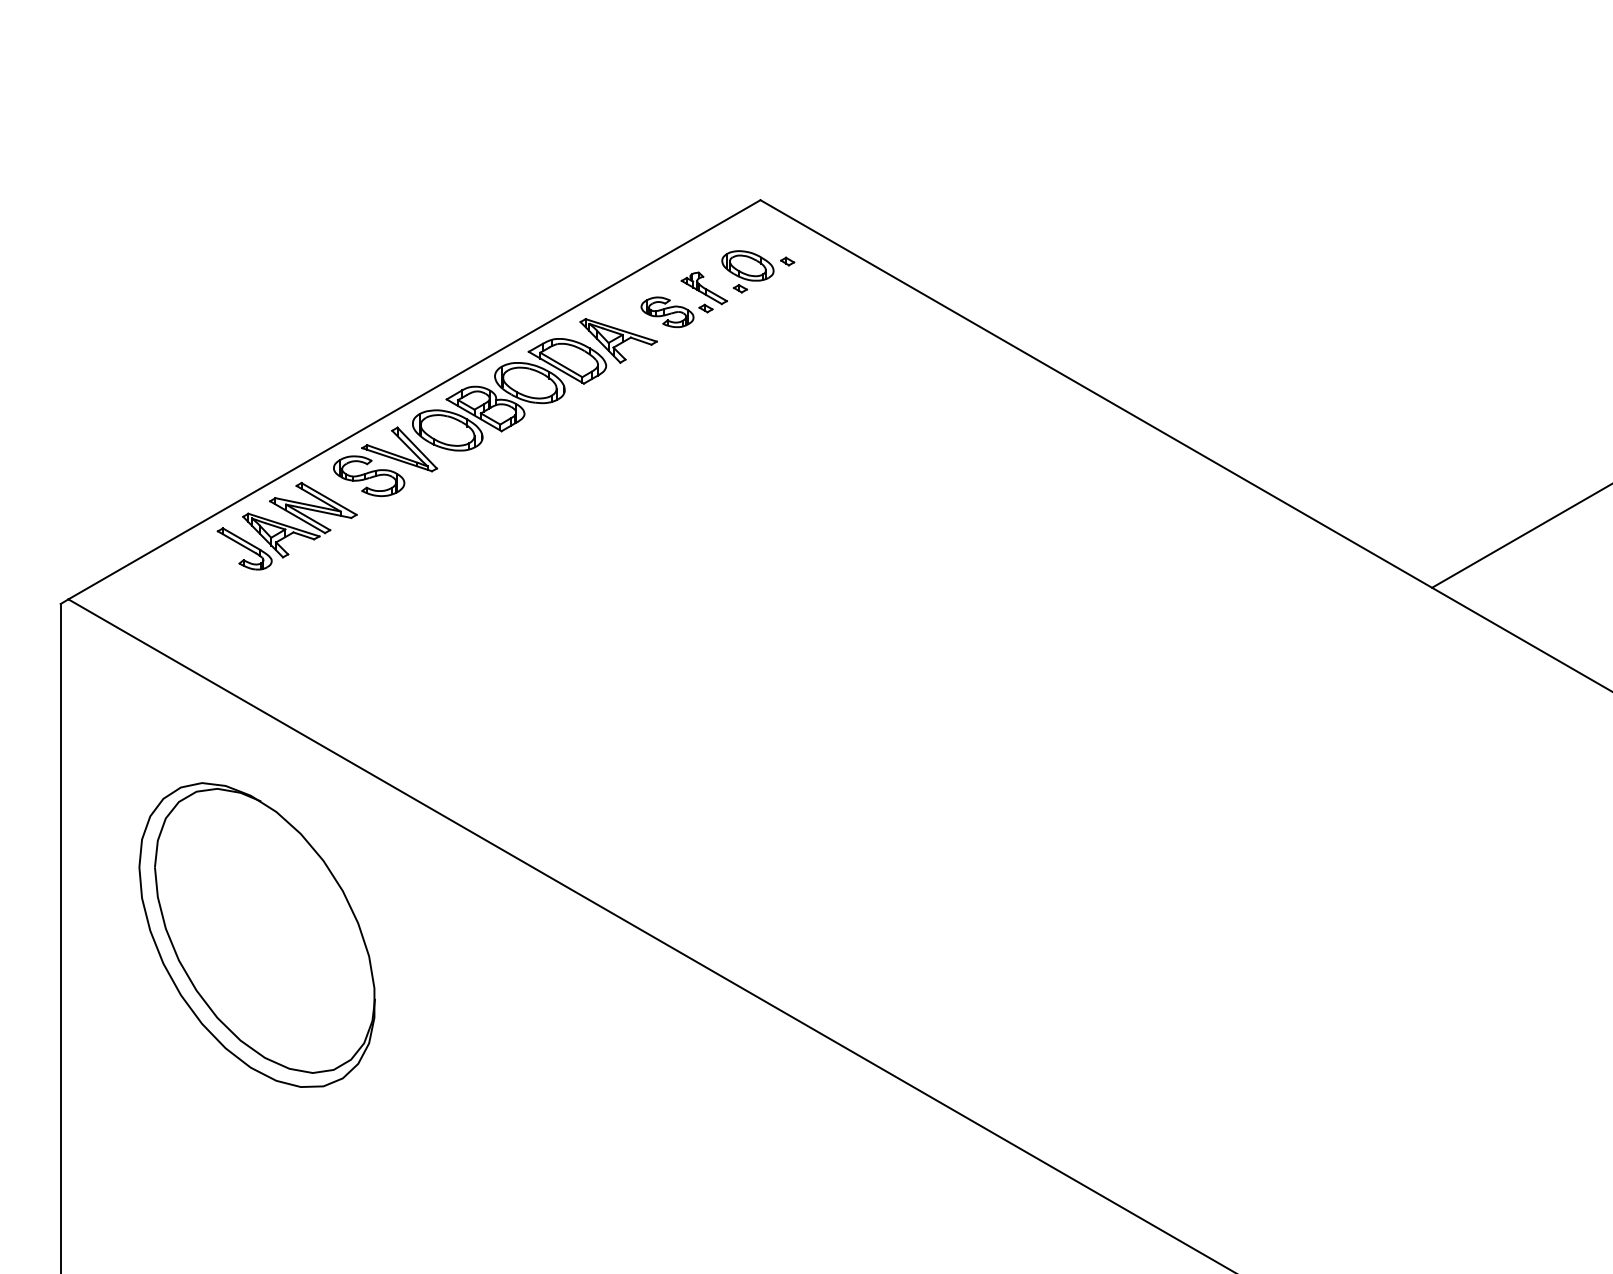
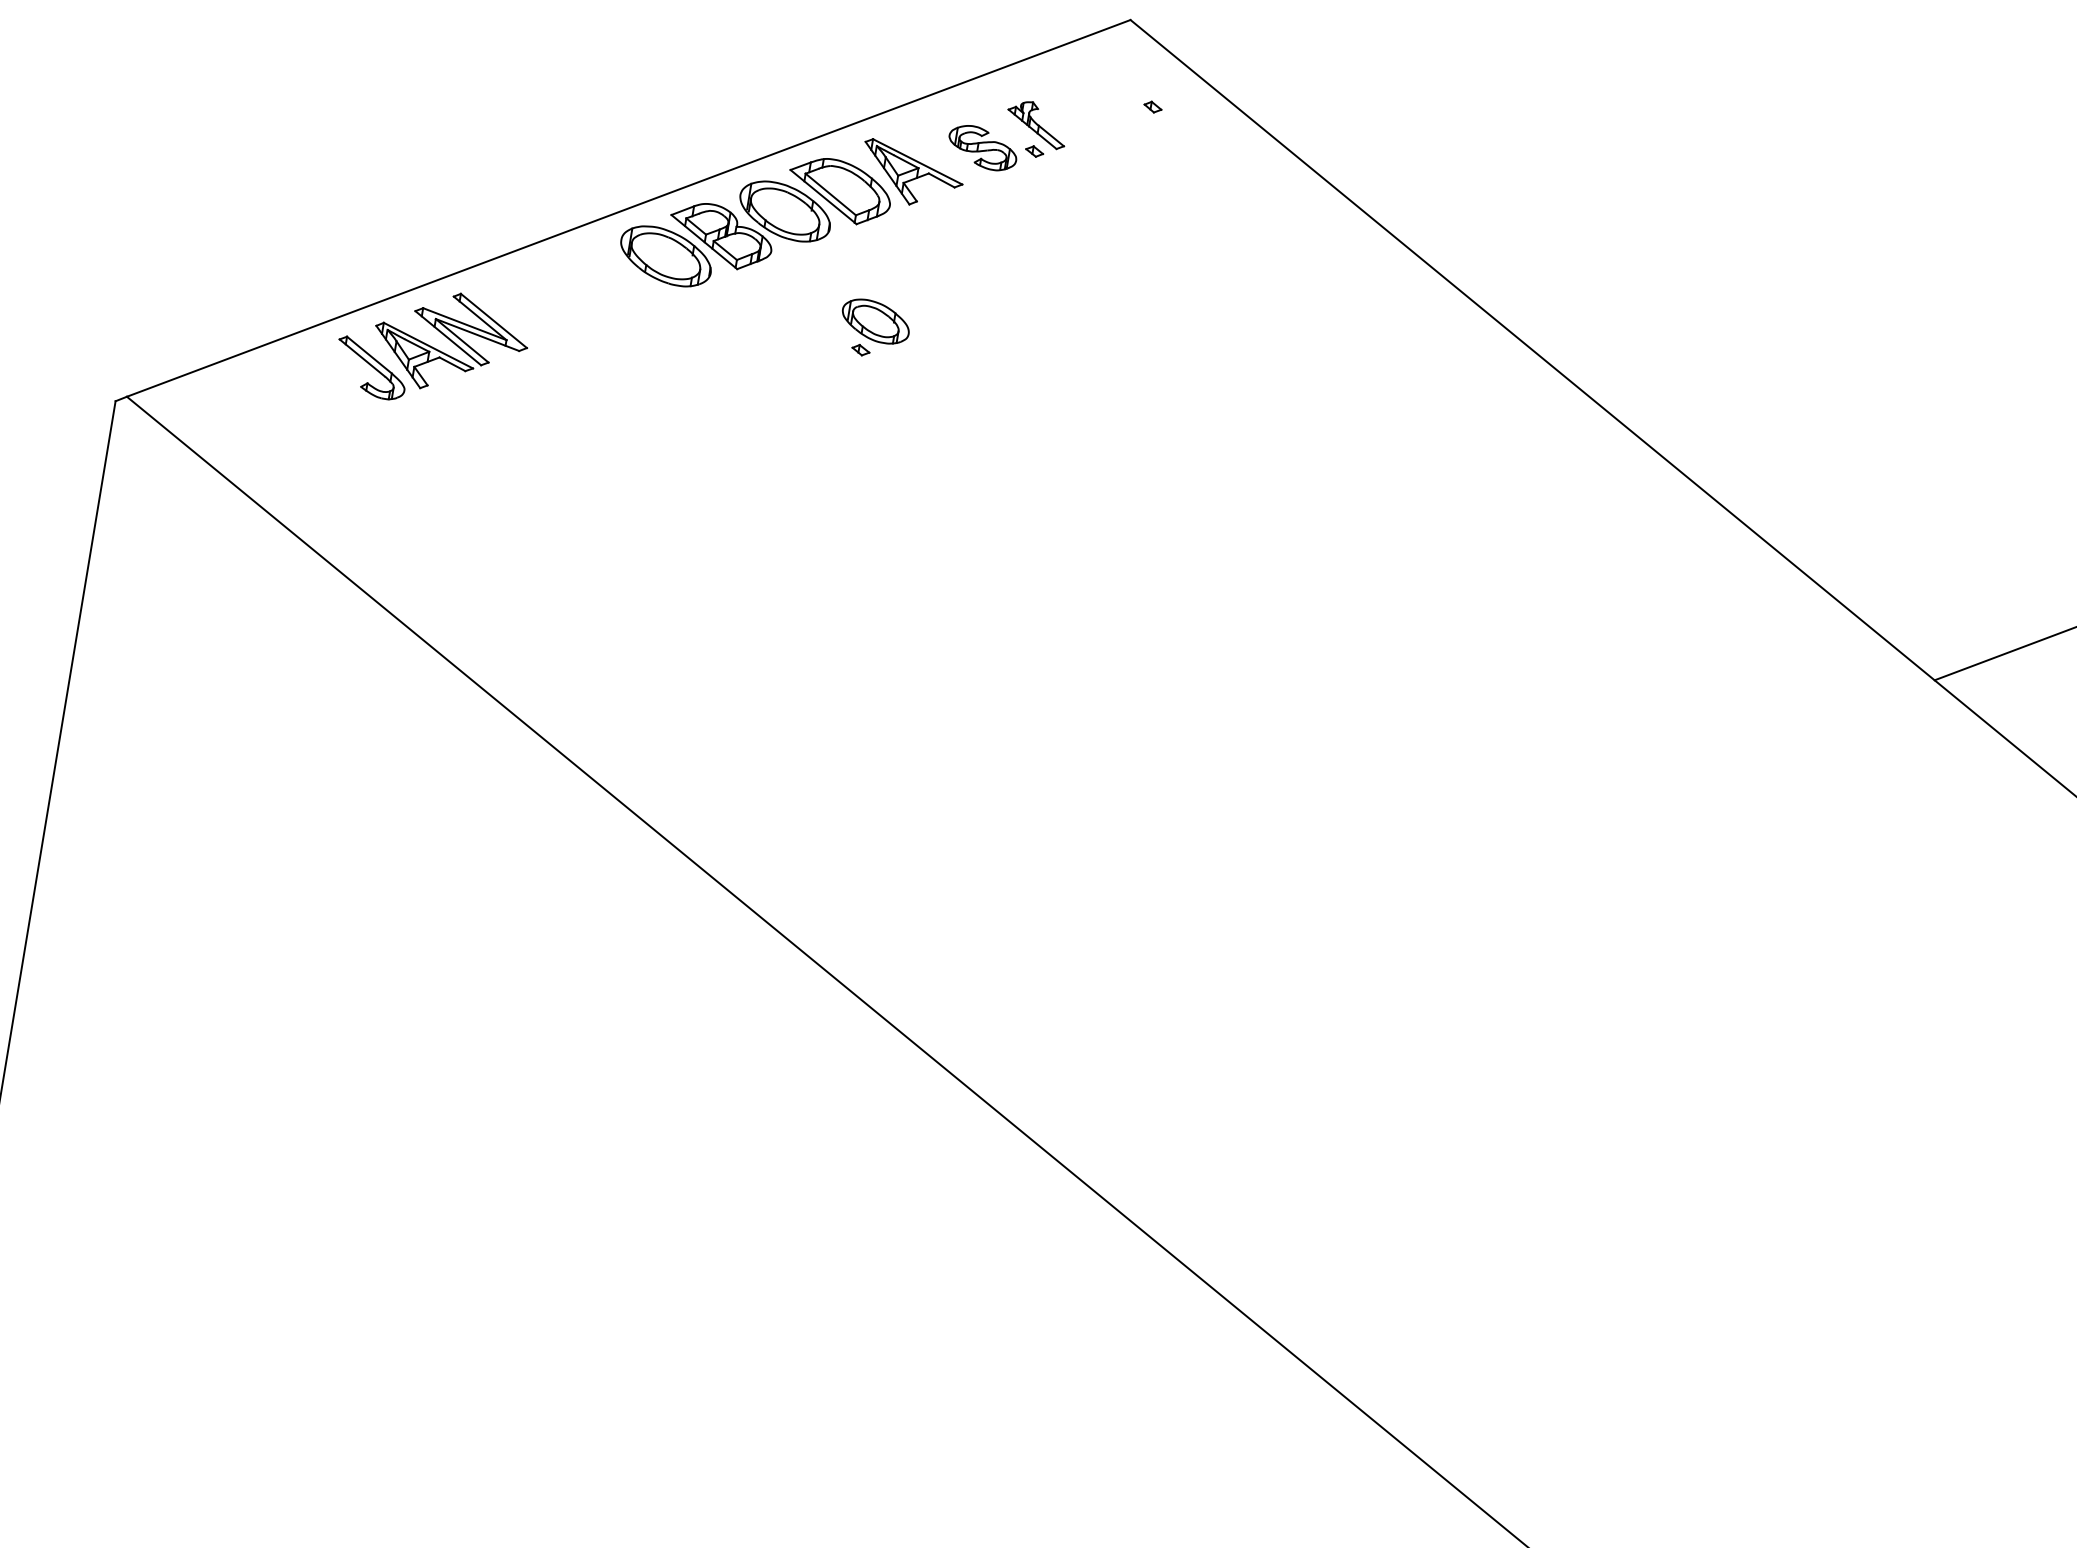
part: (747, 271) -> (874, 328), moved
part: (385, 461) -> (576, 283), removed
part: (256, 934) -> (302, 881), removed

